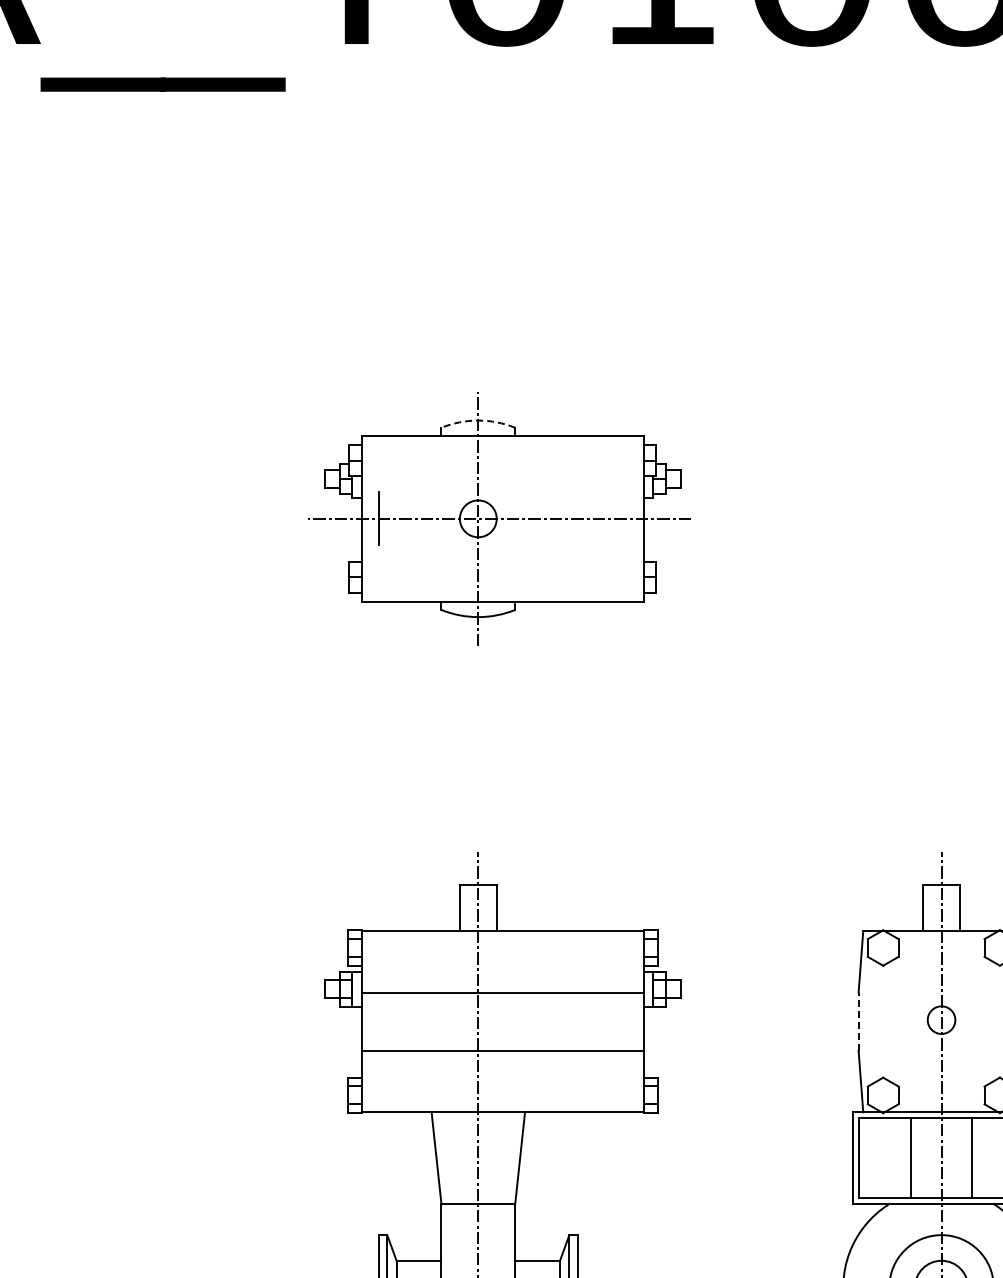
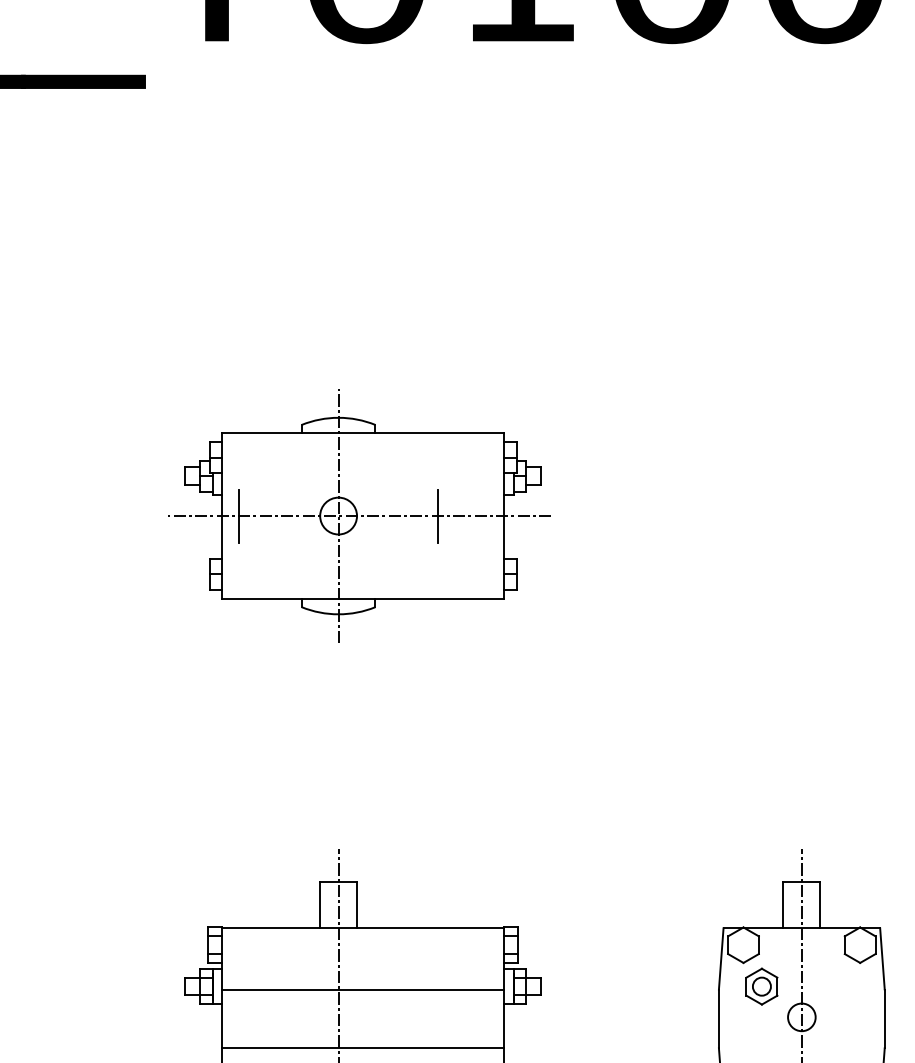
arc: (478, 420) -> (338, 417), dashed -> solid
line: (578, 518) -> (438, 515), added
part: (901, 989) -> (761, 986), added
line: (858, 1021) -> (718, 1018), dashed -> solid

